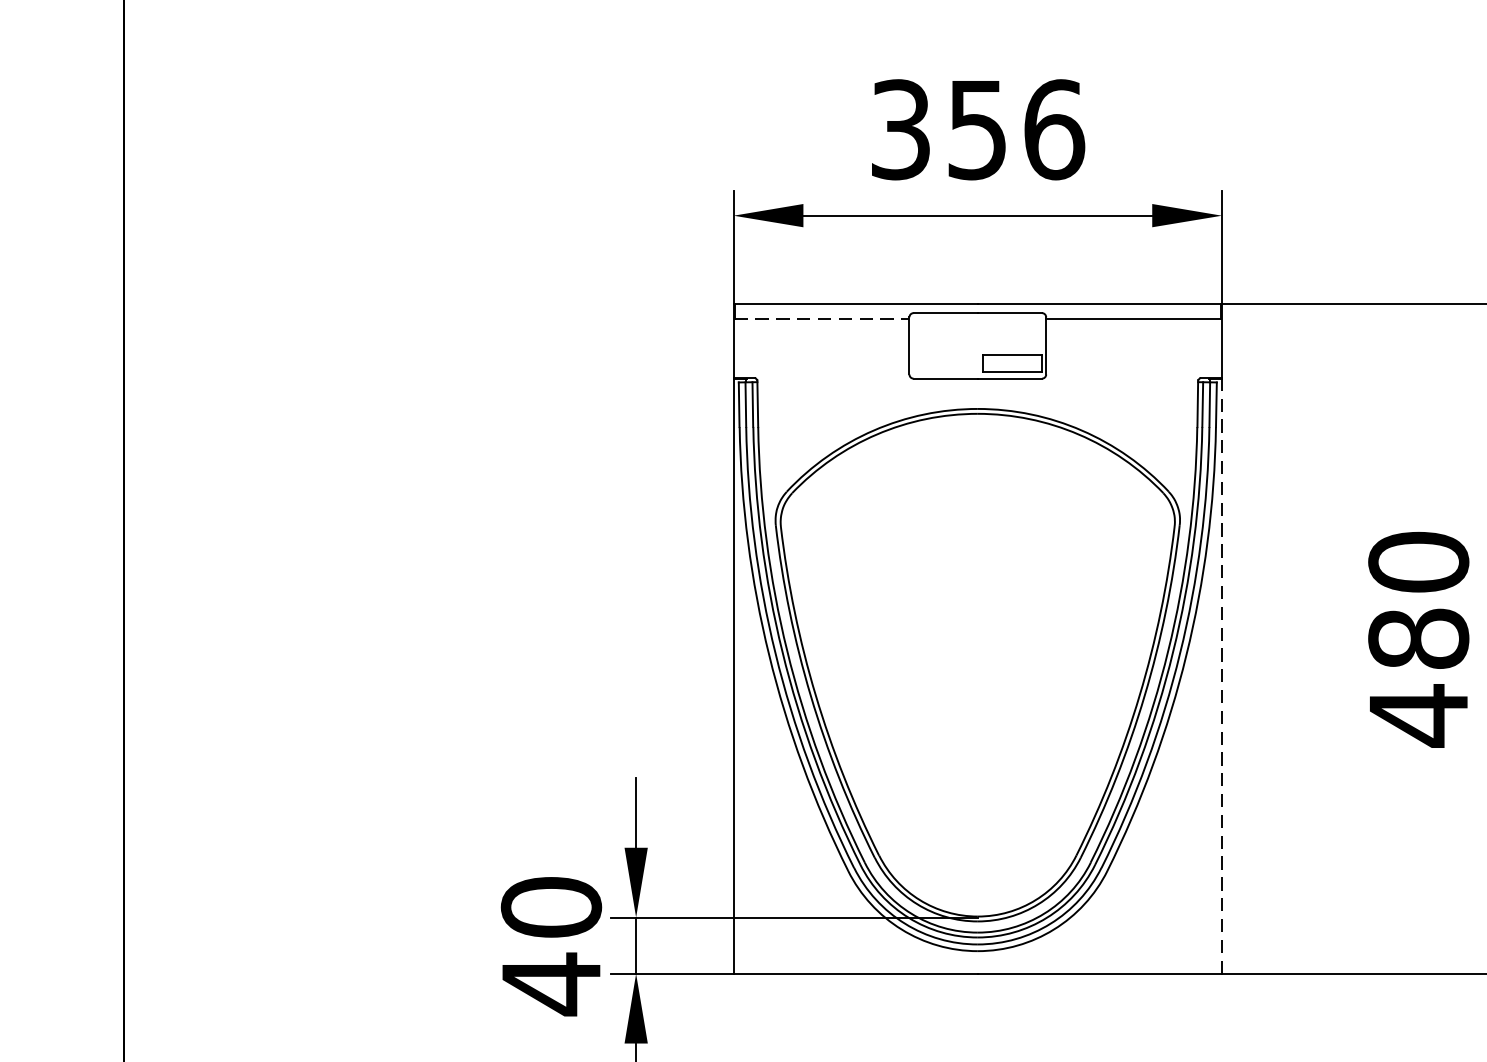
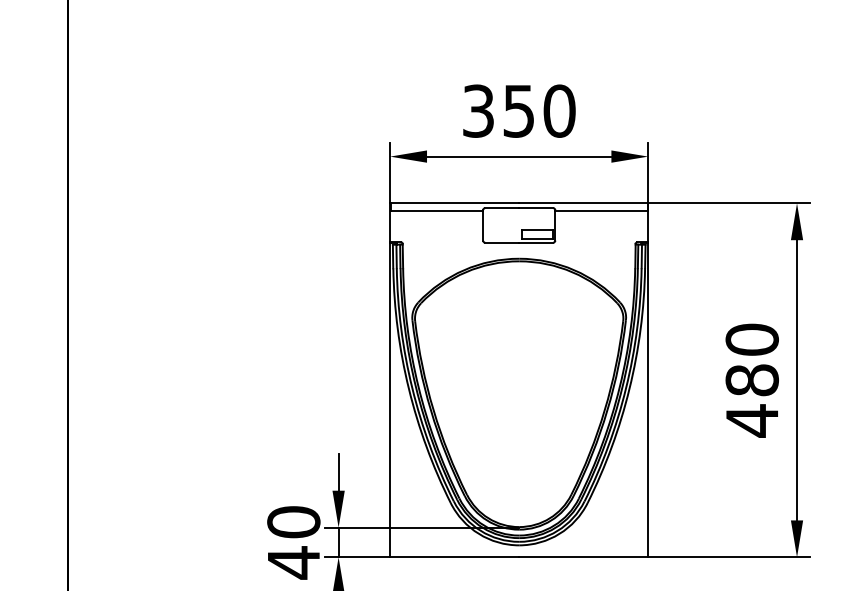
text: (1054, 128) -> (559, 110), 356 -> 350
line: (823, 319) -> (437, 211), dashed -> solid
line: (1222, 675) -> (648, 399), dashed -> solid

